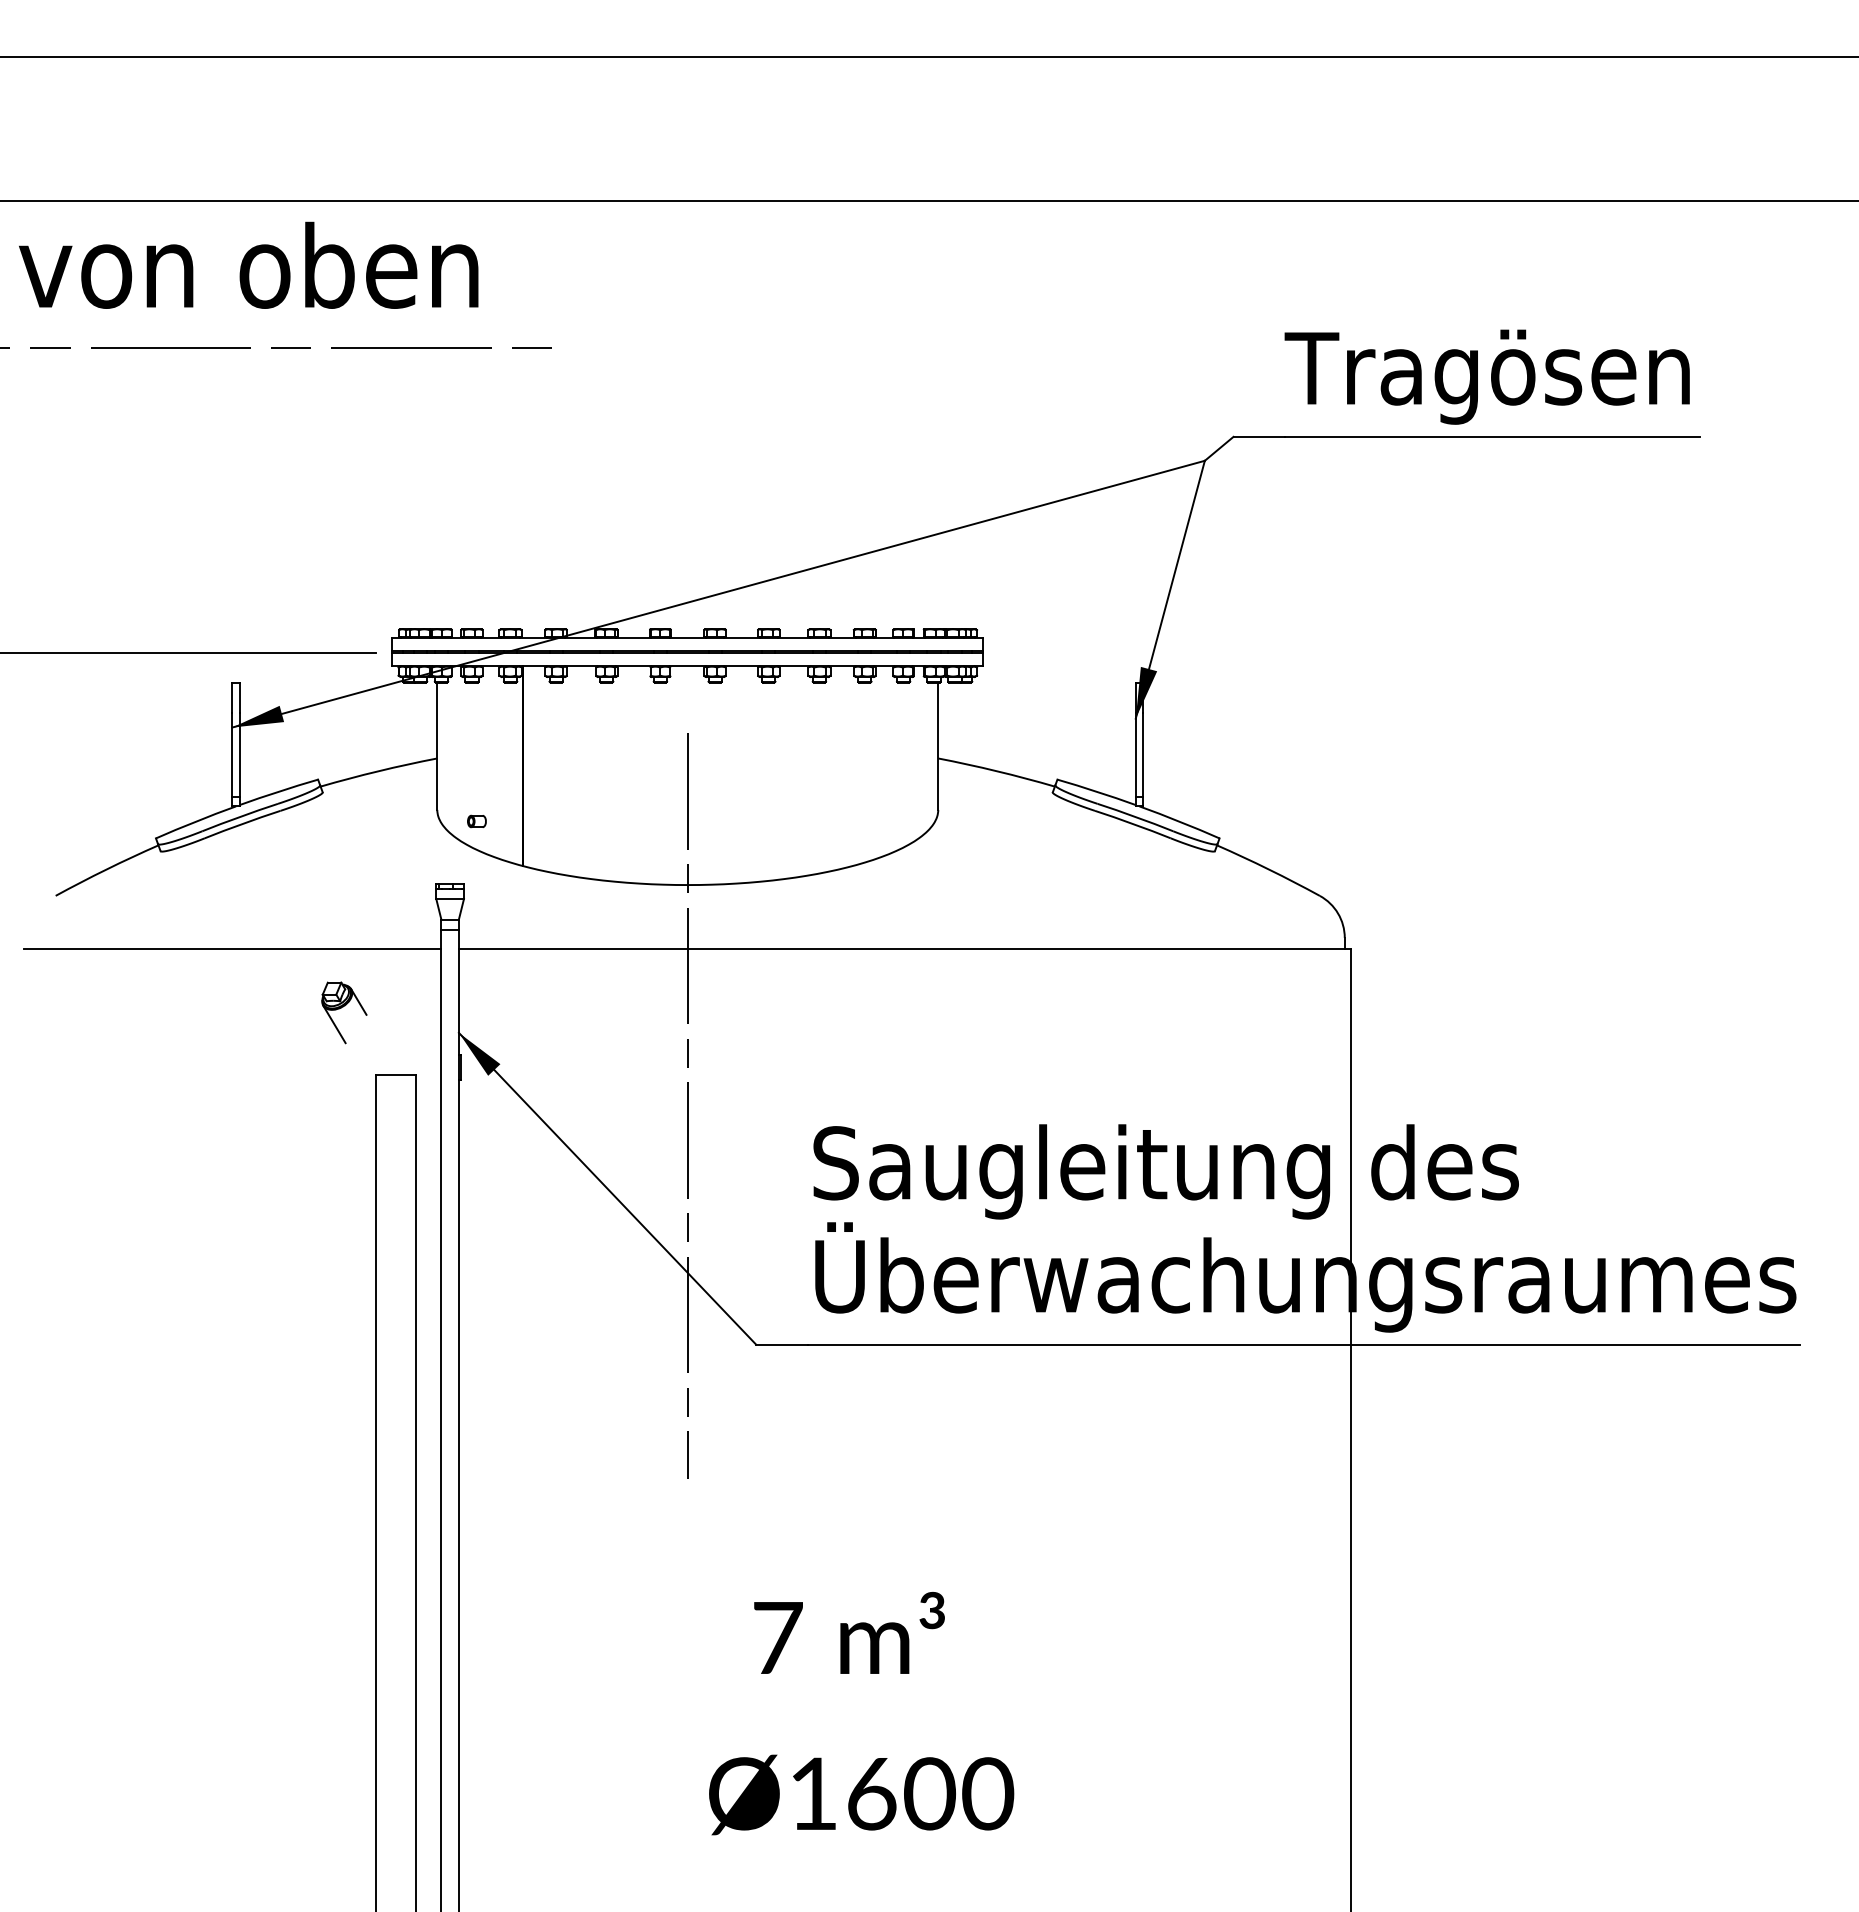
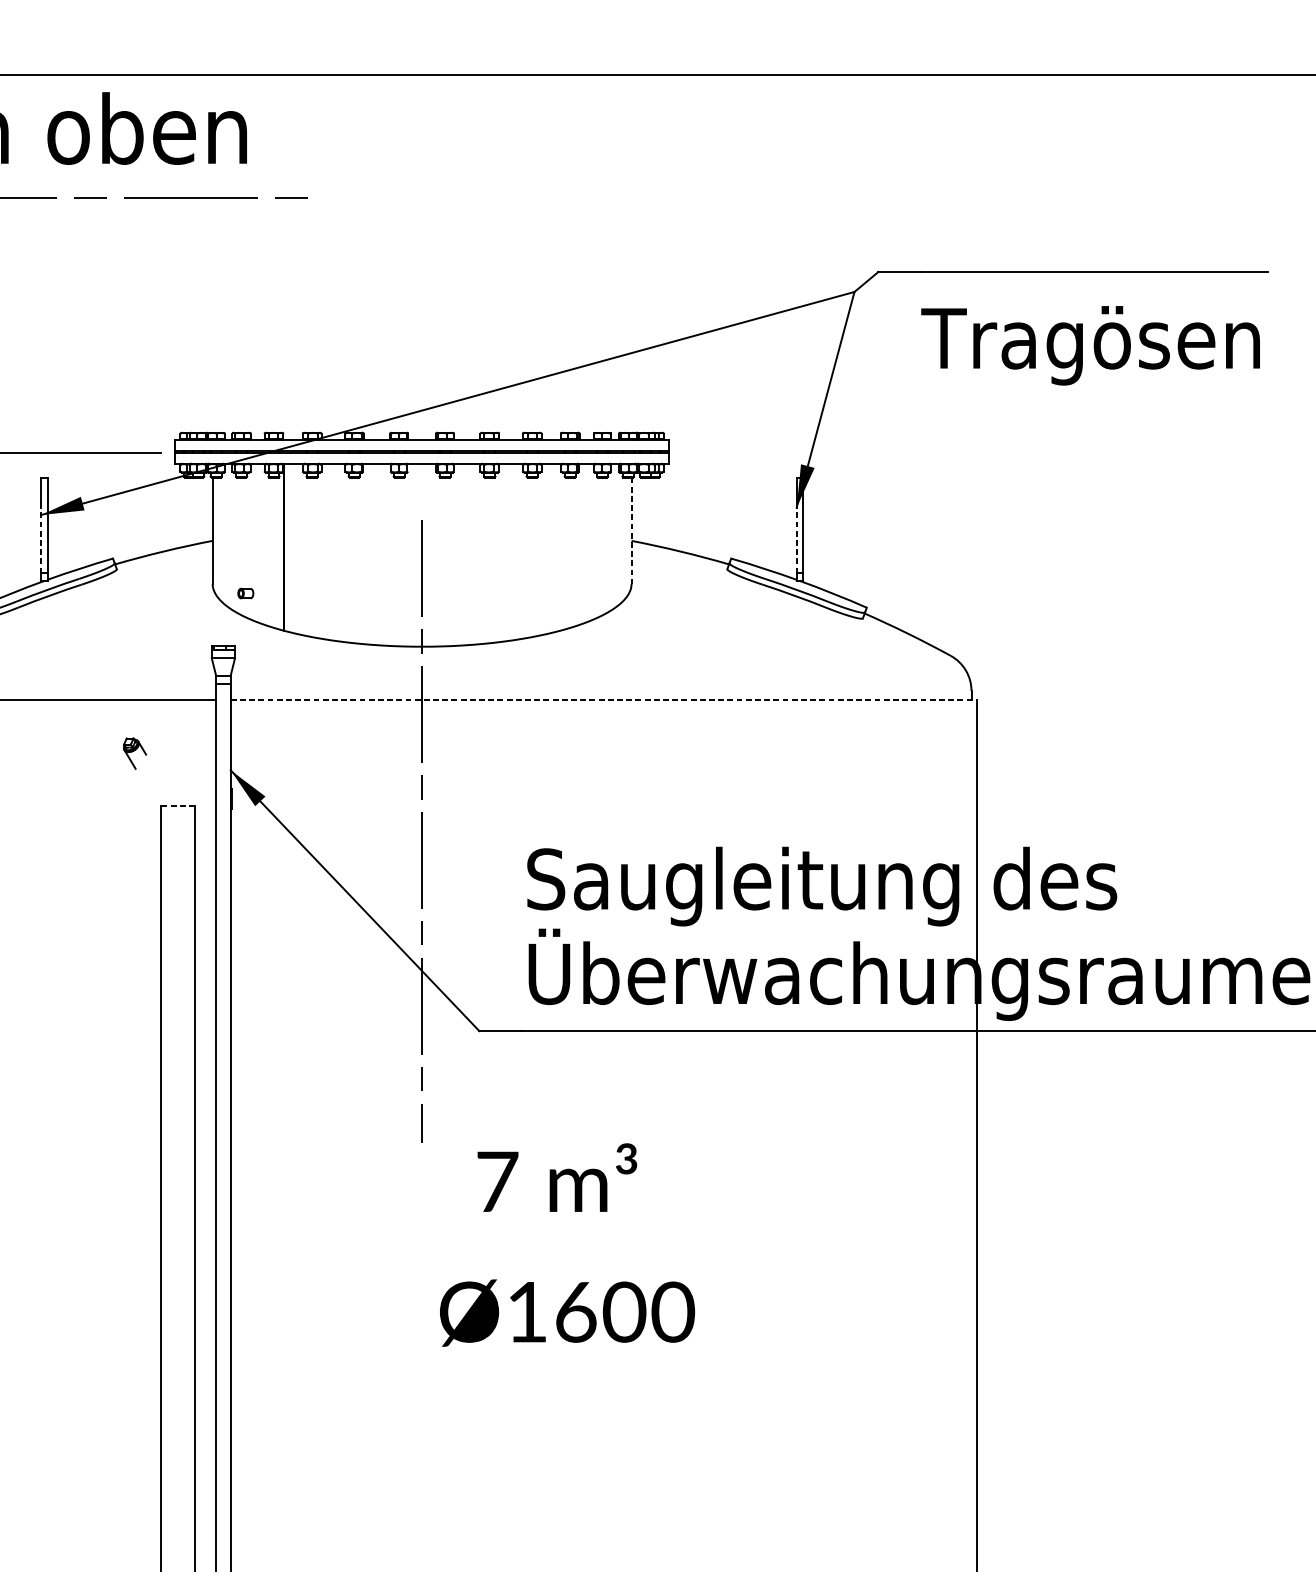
text: (1486, 376) -> (1090, 345), moved
line: (938, 746) -> (631, 530), solid -> dashed
line: (232, 755) -> (41, 538), solid -> dashed
line: (1135, 755) -> (796, 538), solid -> dashed
line: (905, 948) -> (604, 699), solid -> dashed
part: (344, 1012) -> (135, 753), size x0.6
line: (395, 1075) -> (177, 805), solid -> dashed
text: (861, 1713) -> (567, 1244), moved

